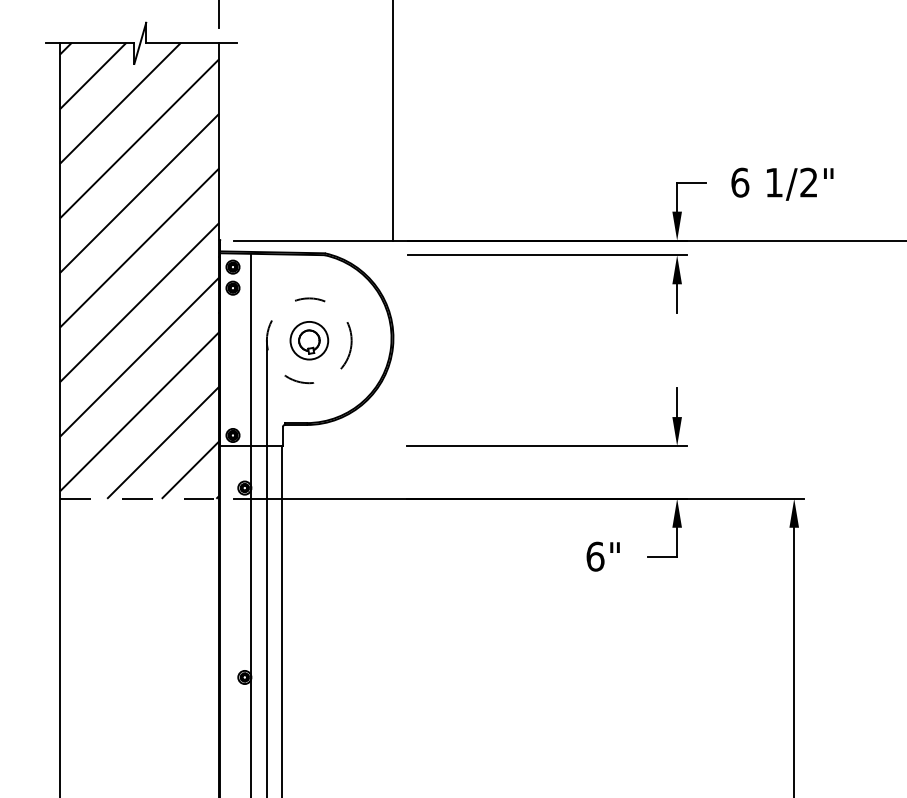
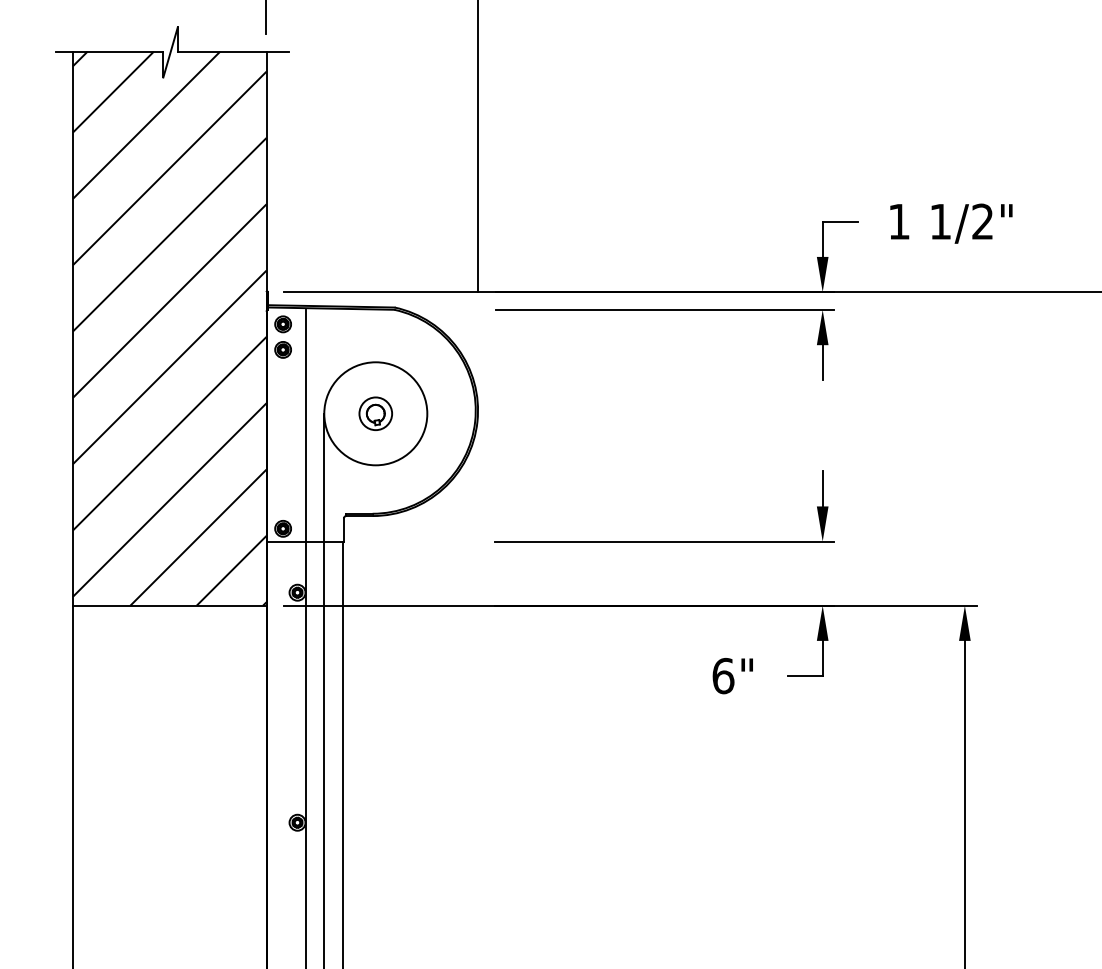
text: (740, 182) -> (899, 221), 6 -> 1
circle: (308, 340) -> (374, 413), dashed -> solid
part: (308, 340) -> (374, 413), size x0.71
line: (139, 498) -> (169, 605), dashed -> solid

